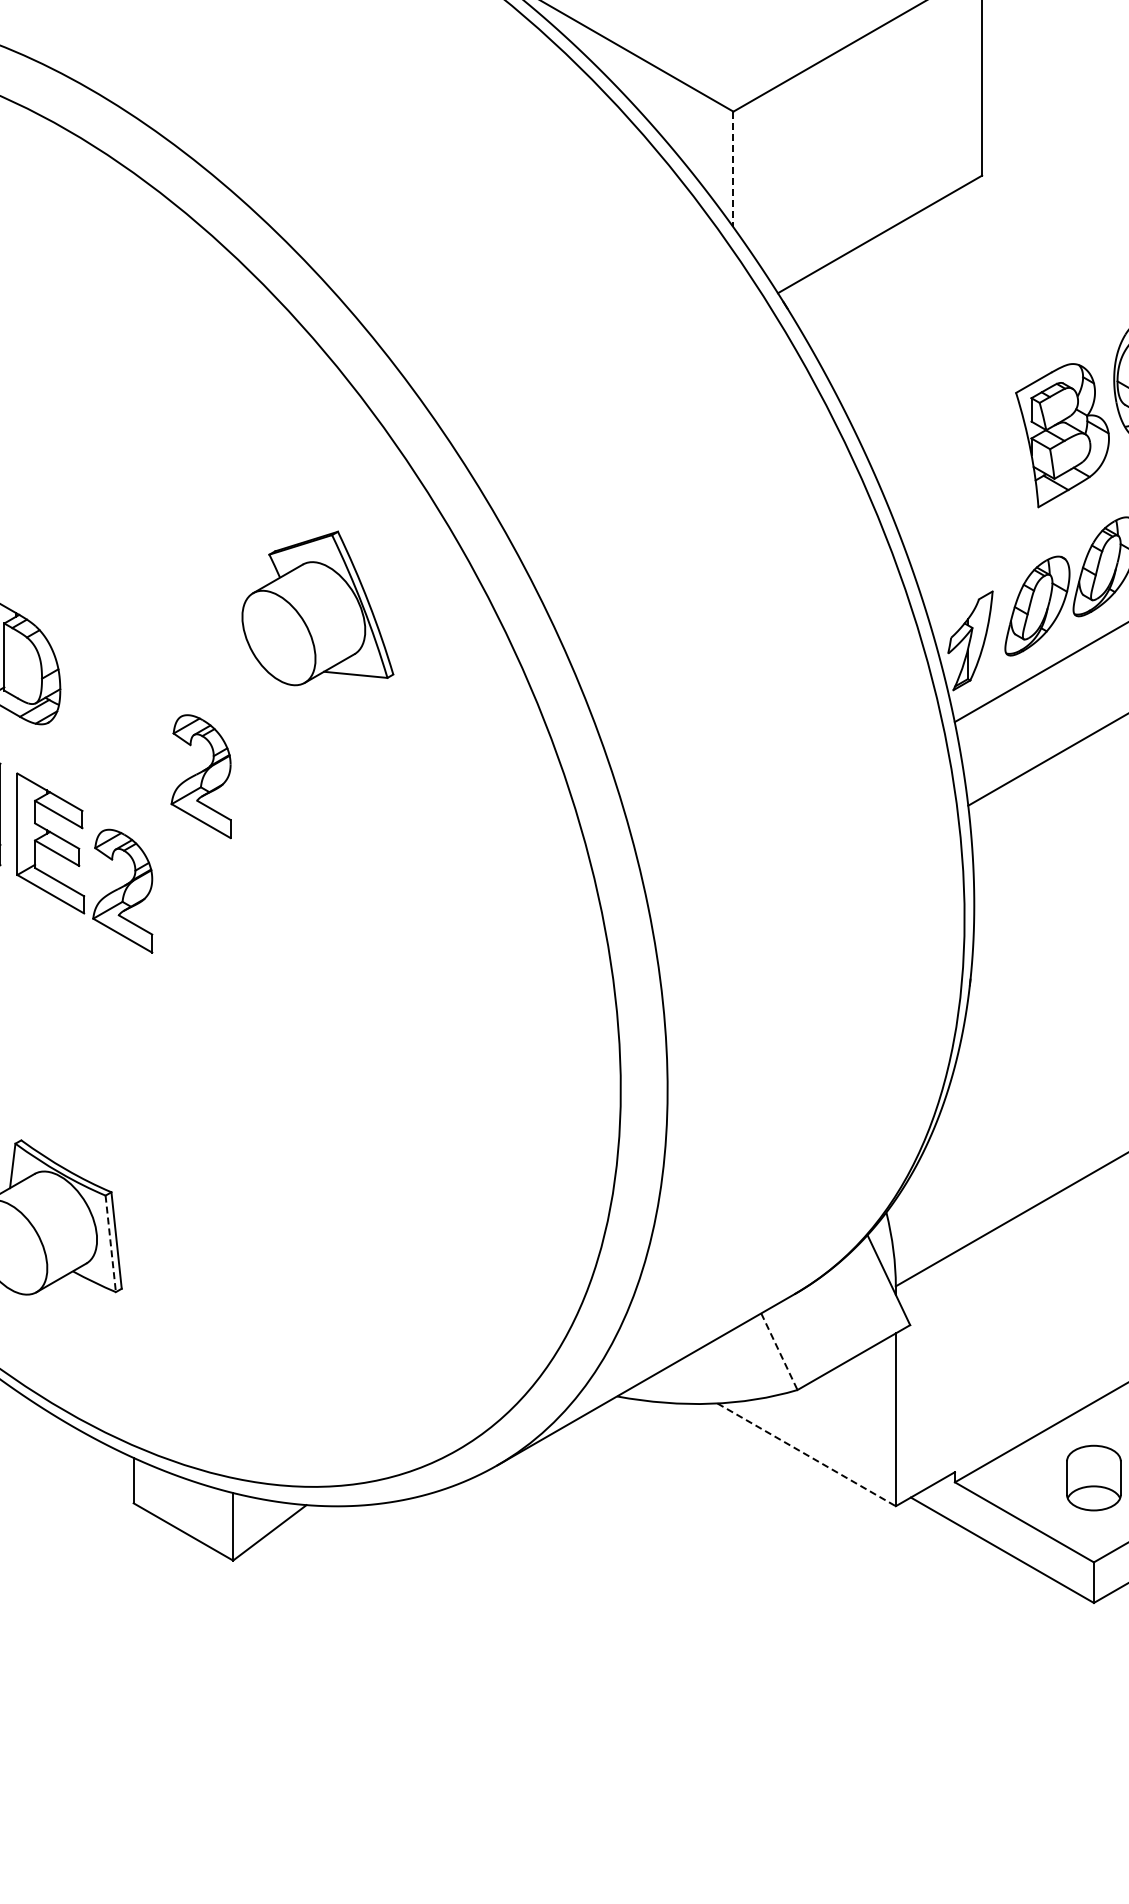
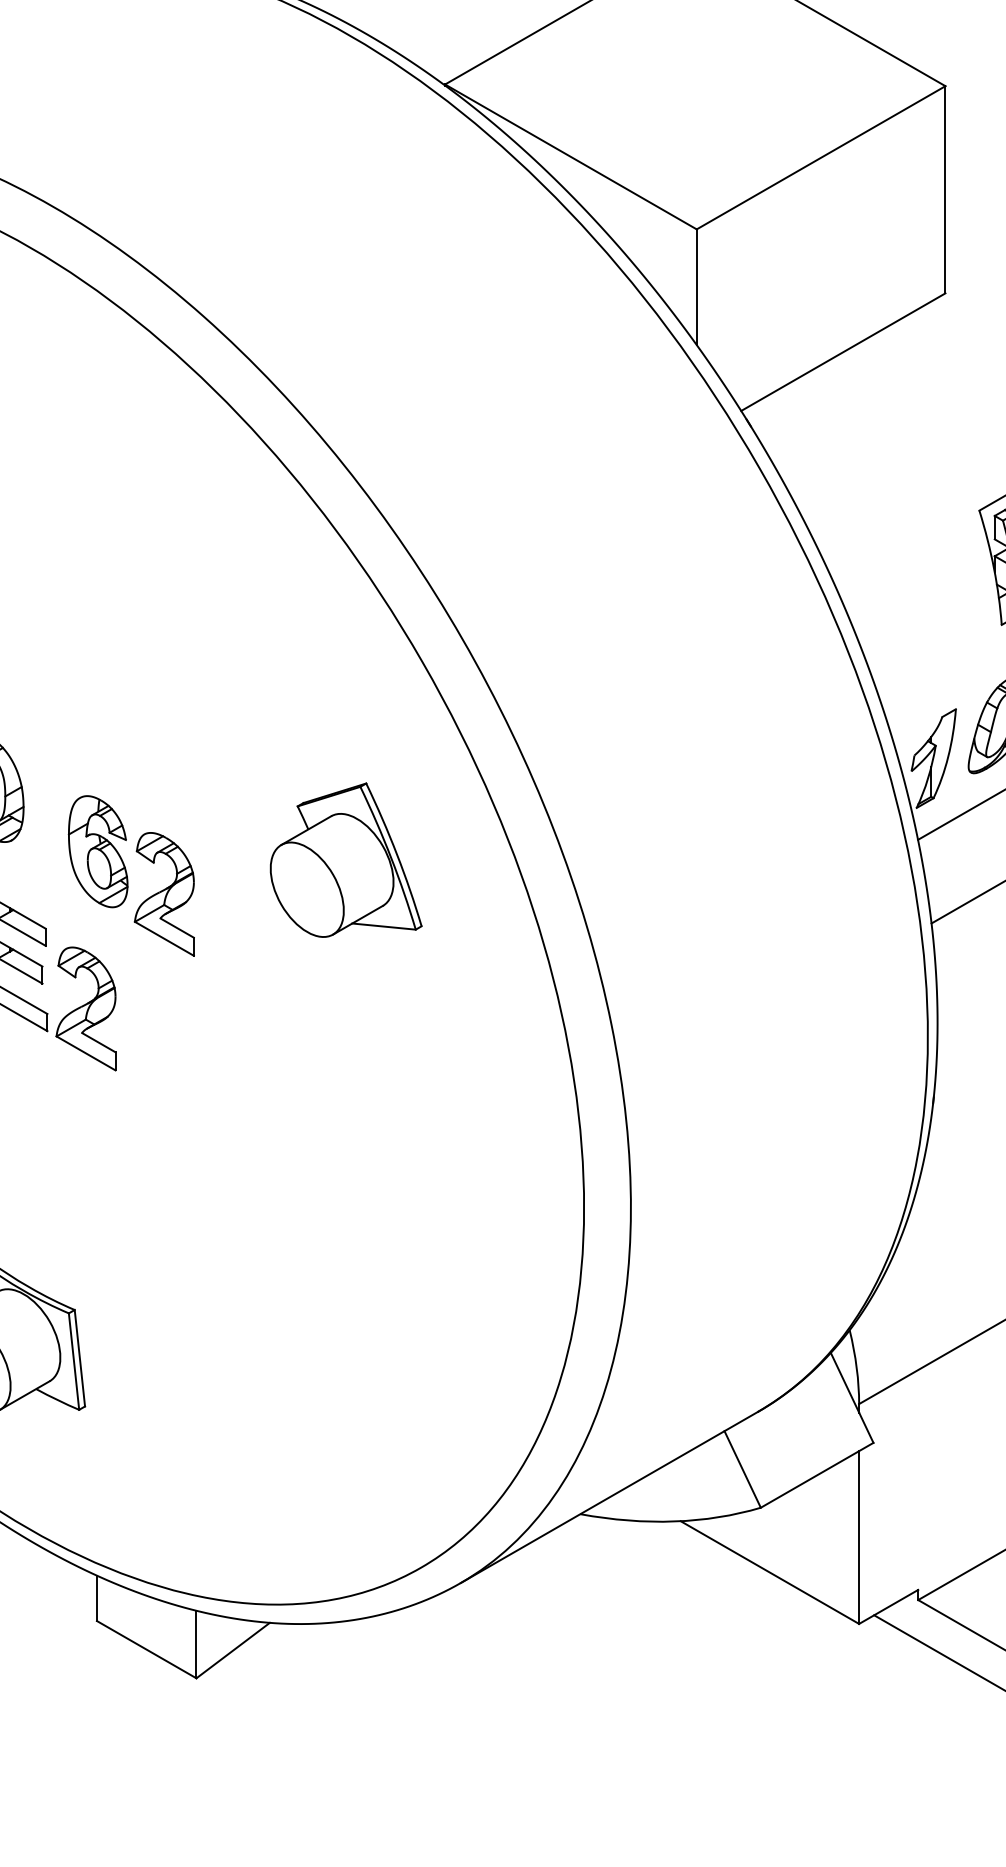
line: (733, 169) -> (696, 287), dashed -> solid
part: (317, 608) -> (345, 860), moved
part: (134, 733) -> (97, 851), added
line: (110, 1243) -> (73, 1361), dashed -> solid
line: (779, 1352) -> (742, 1470), dashed -> solid
line: (806, 1454) -> (769, 1572), dashed -> solid

